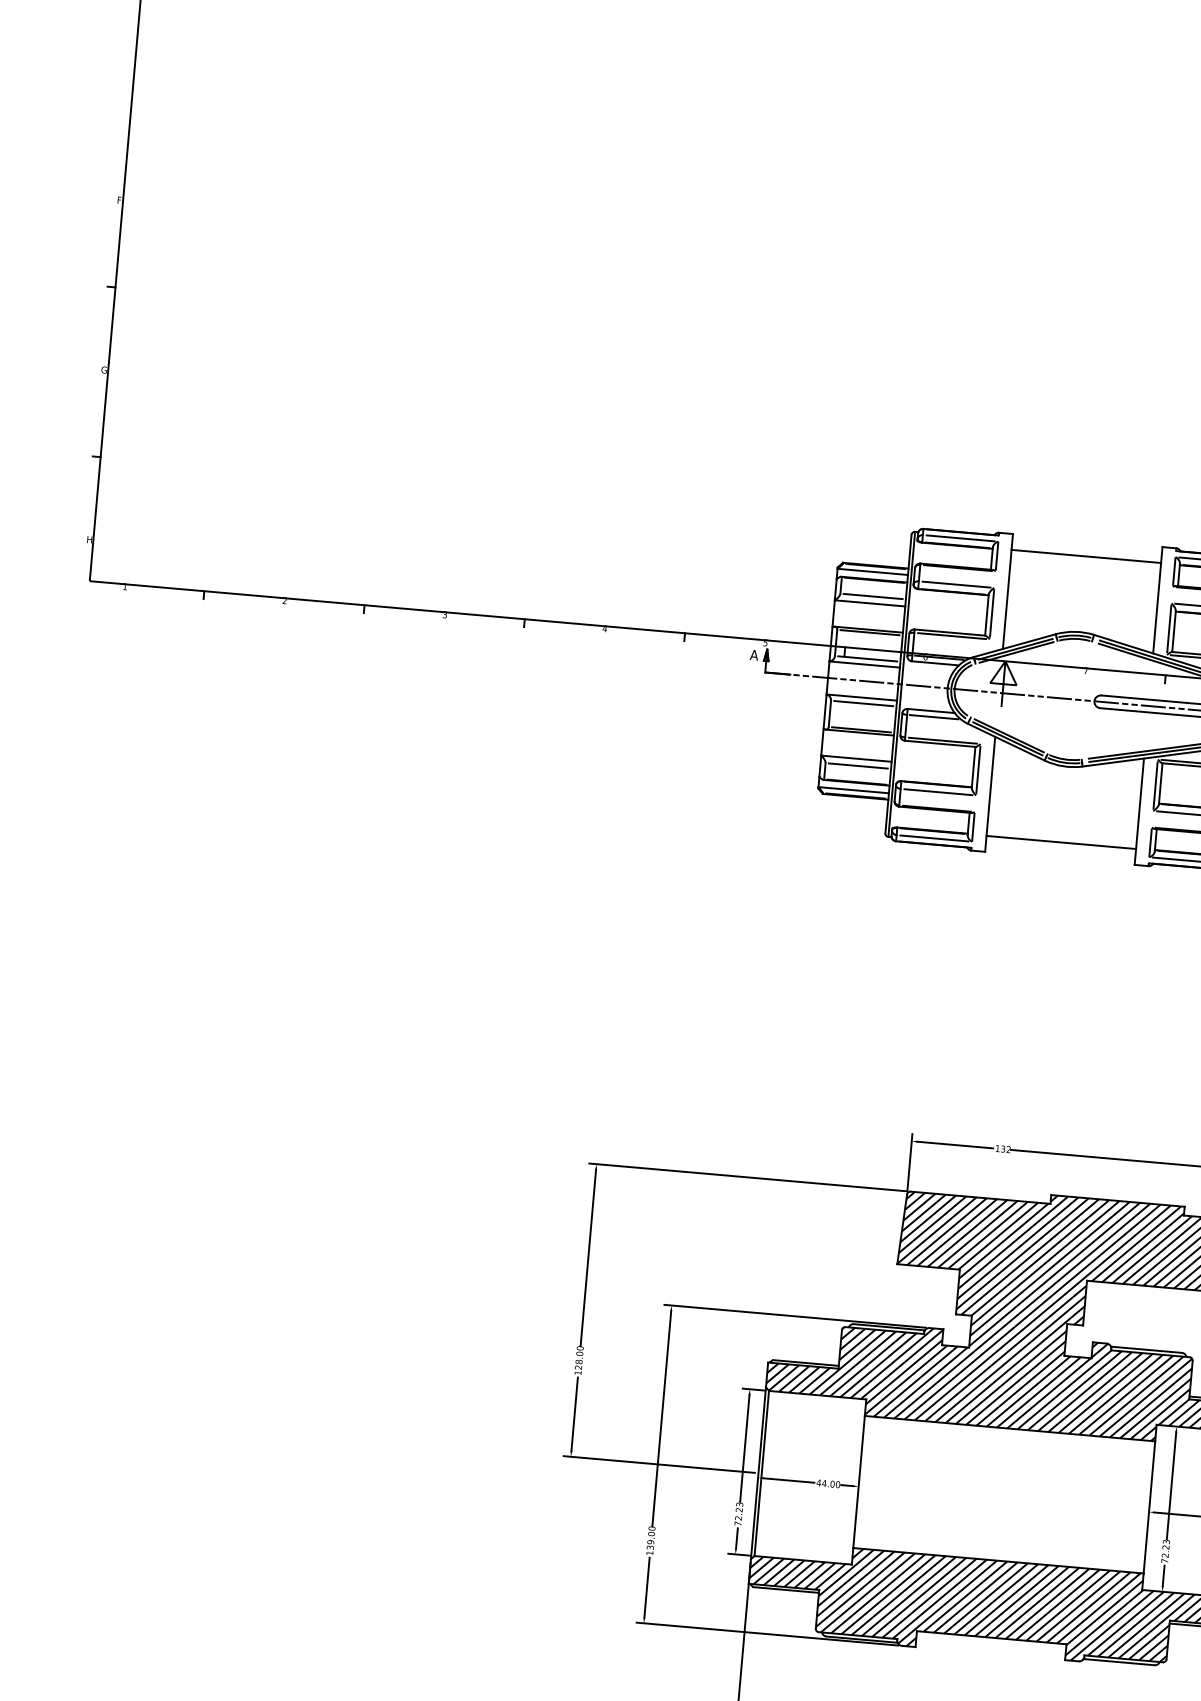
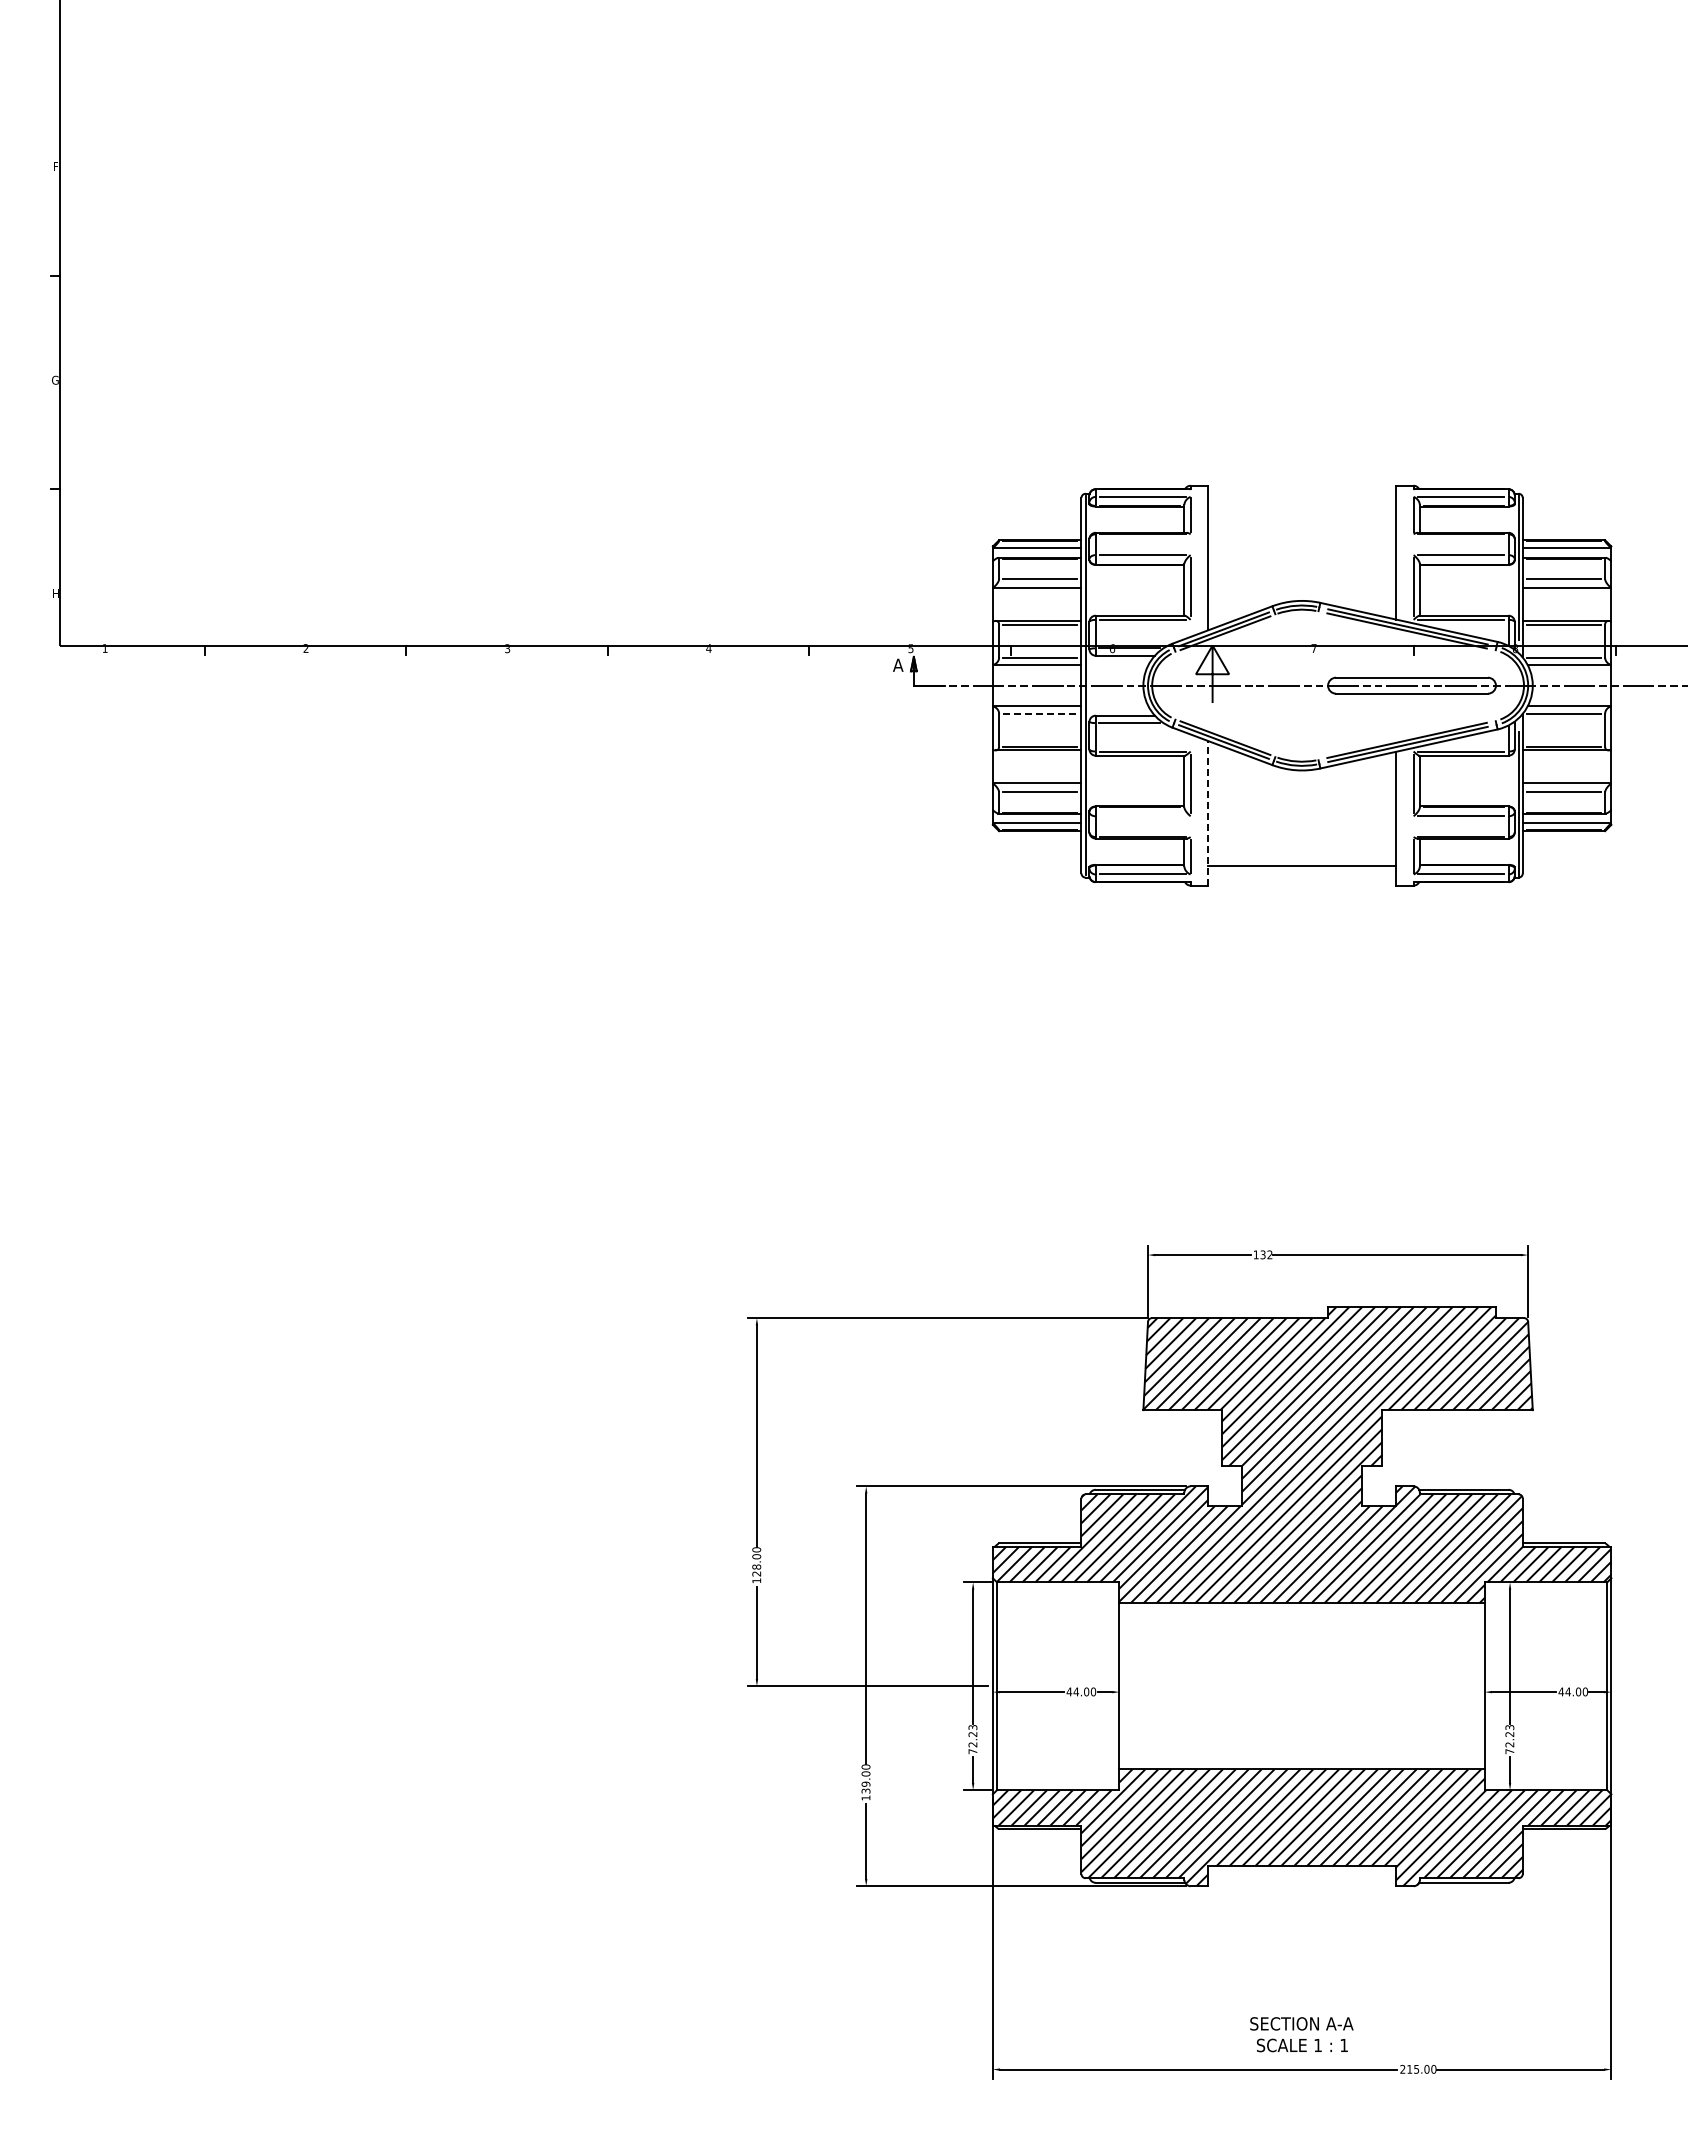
line: (1086, 556) -> (1302, 505), removed
line: (863, 703) -> (1040, 713), solid -> dashed
line: (937, 792) -> (1142, 816), removed
line: (990, 793) -> (1208, 812), solid -> dashed

